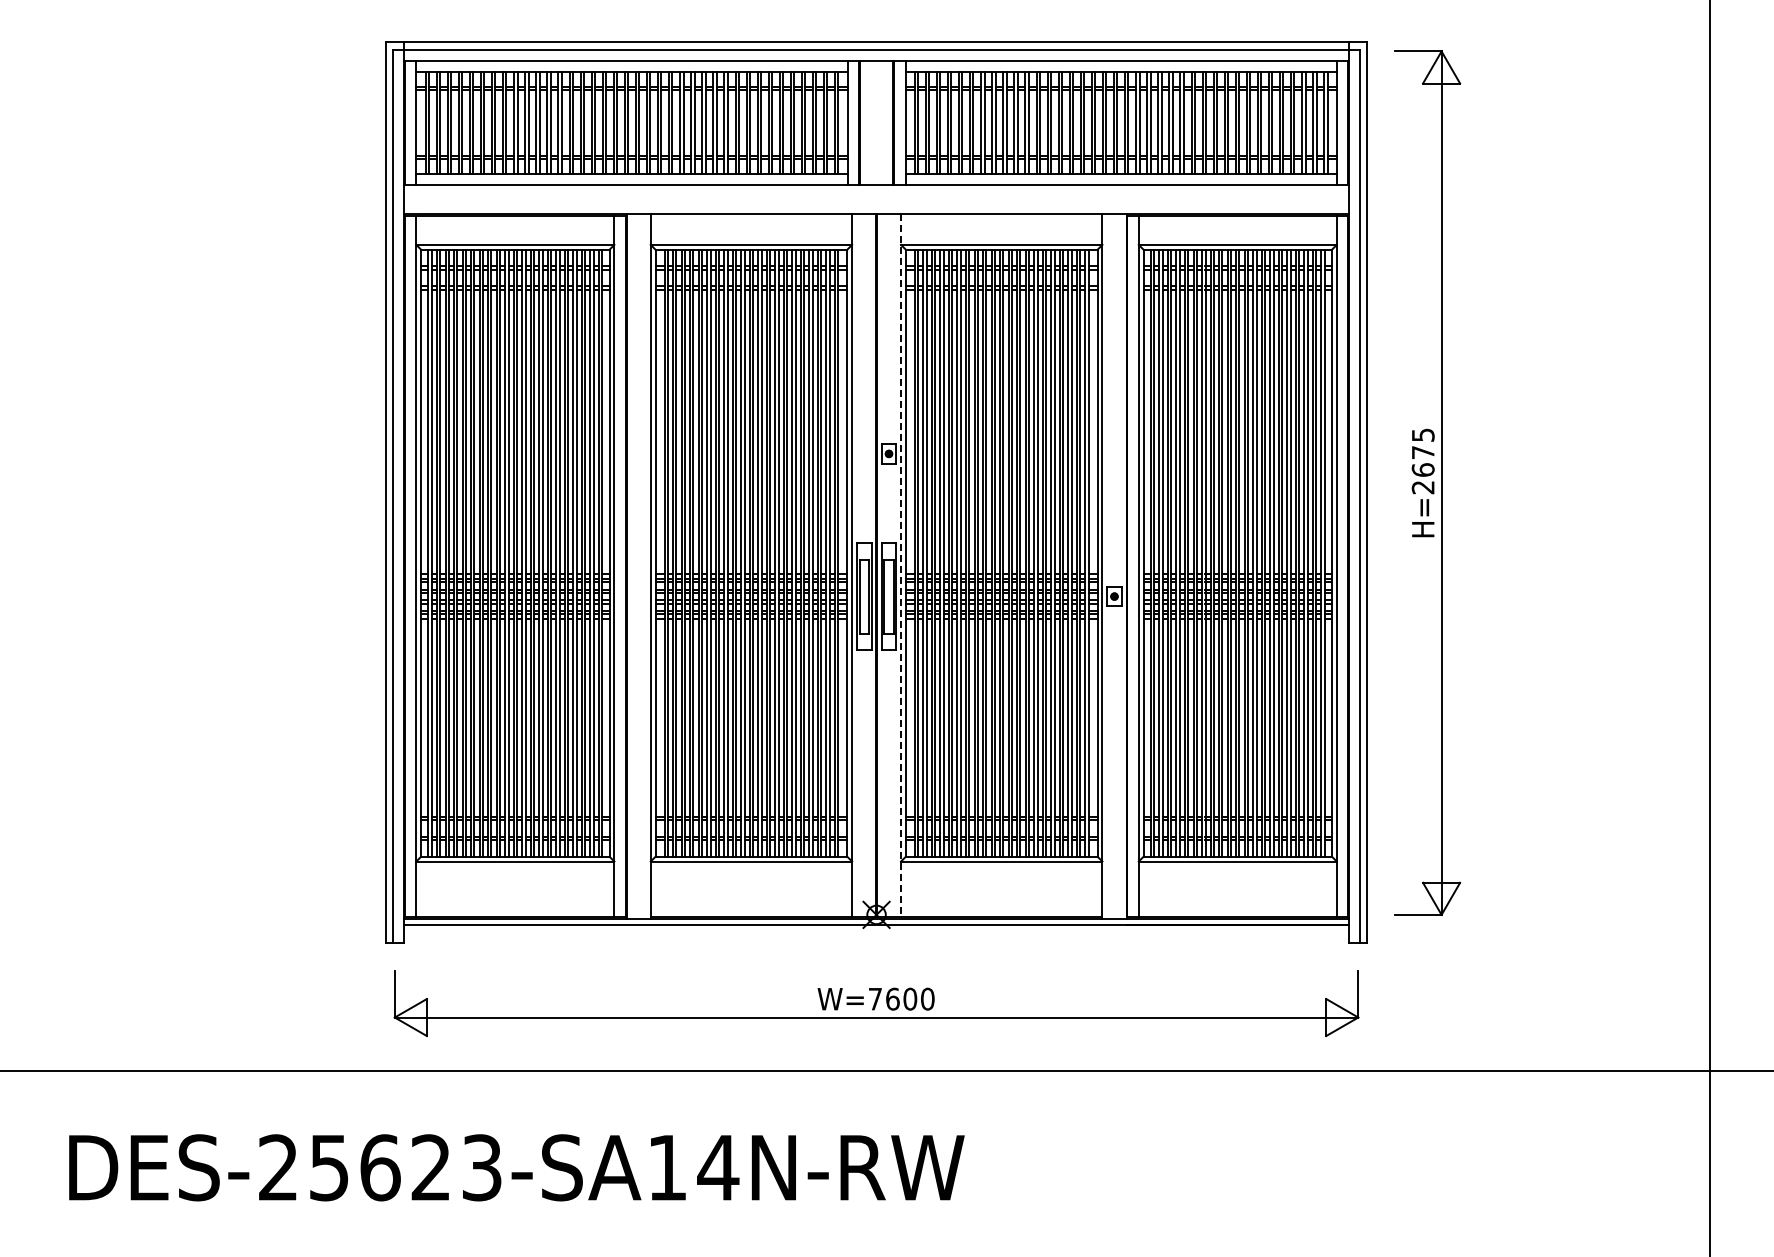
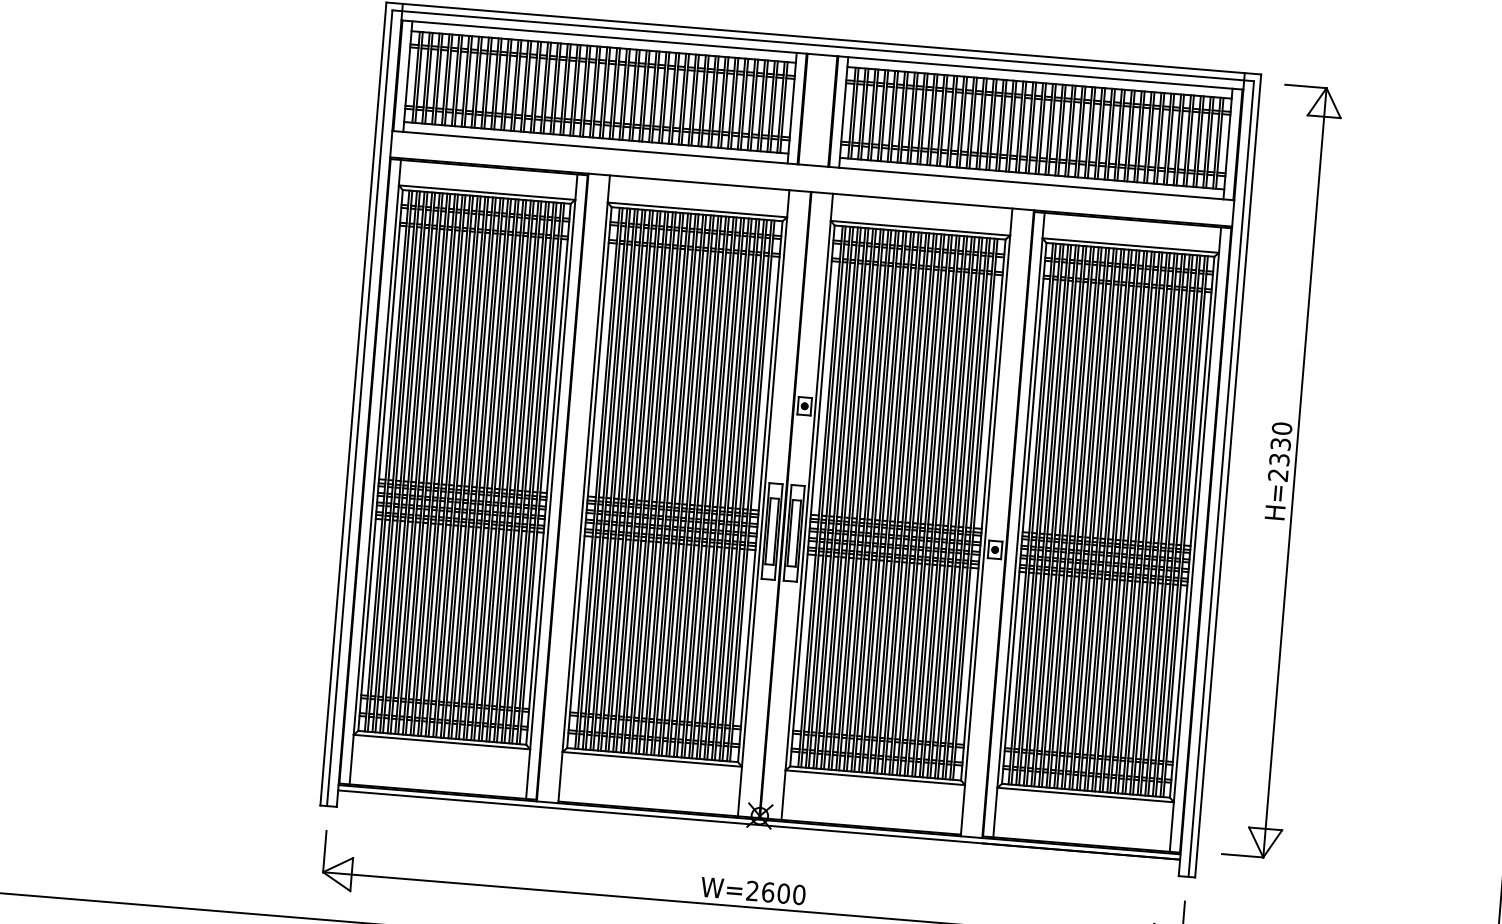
text: (1422, 452) -> (1280, 444), H=2675 -> H=2330
line: (901, 566) -> (807, 507), dashed -> solid
text: (874, 998) -> (751, 890), W=7600 -> W=2600

